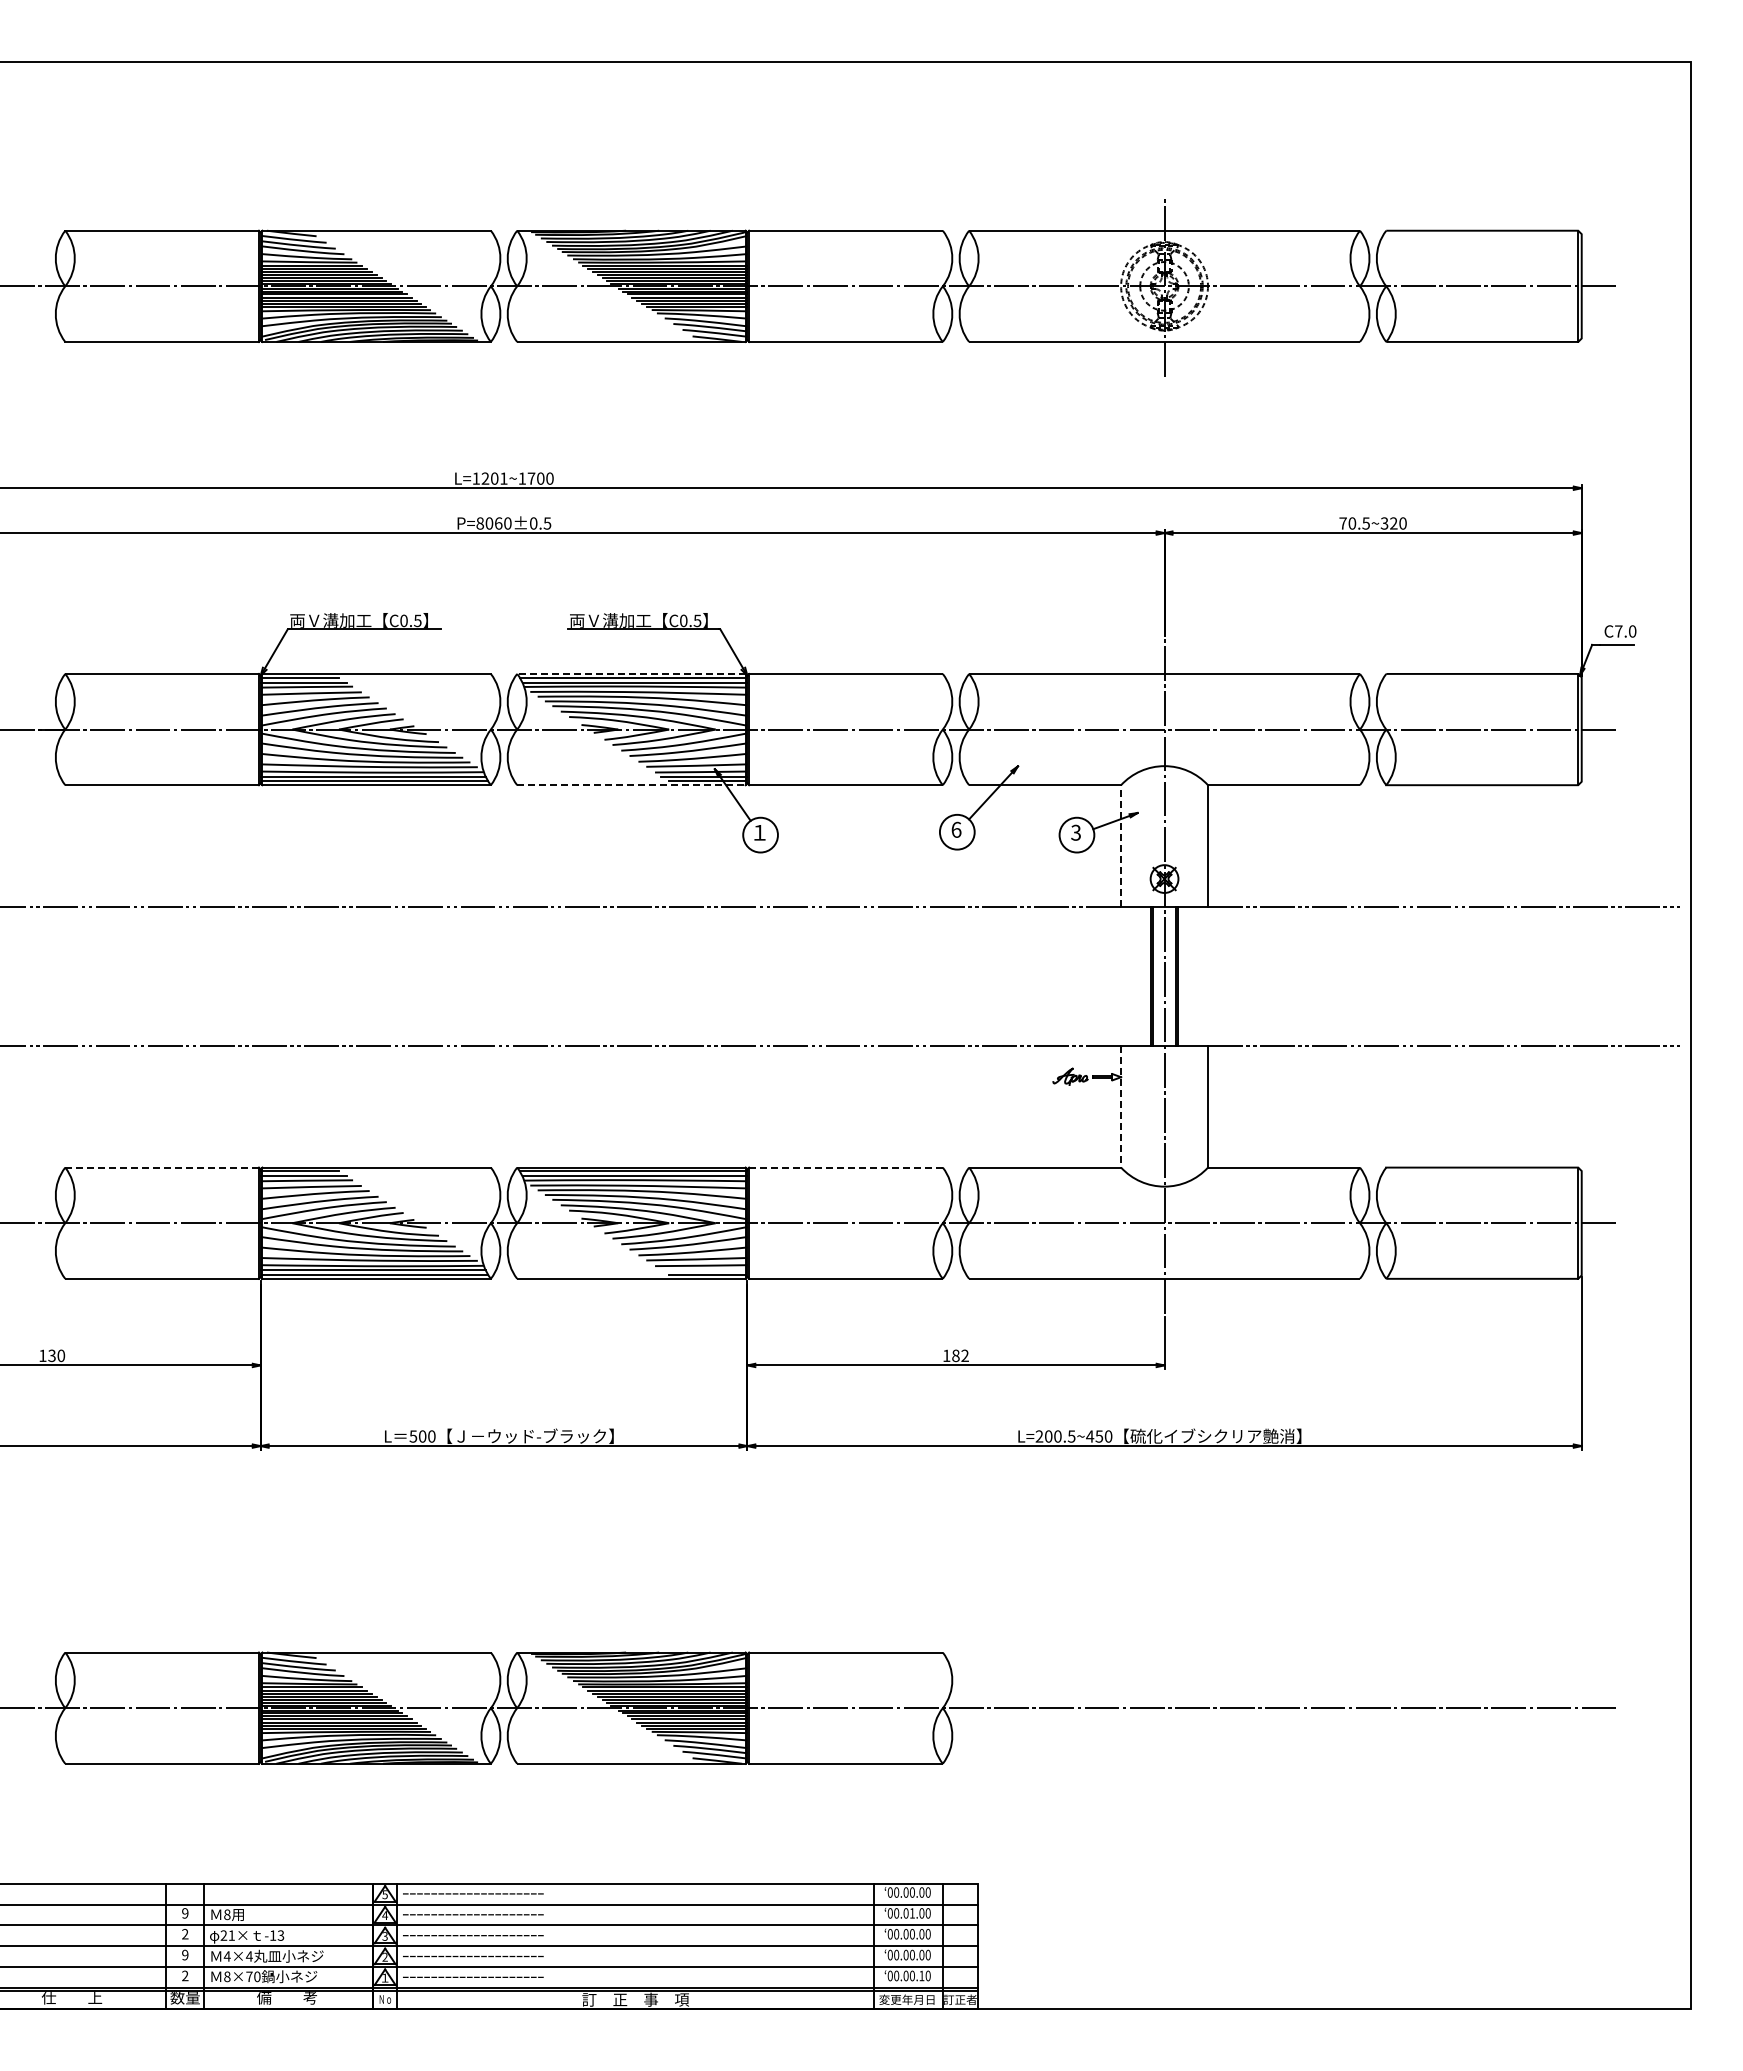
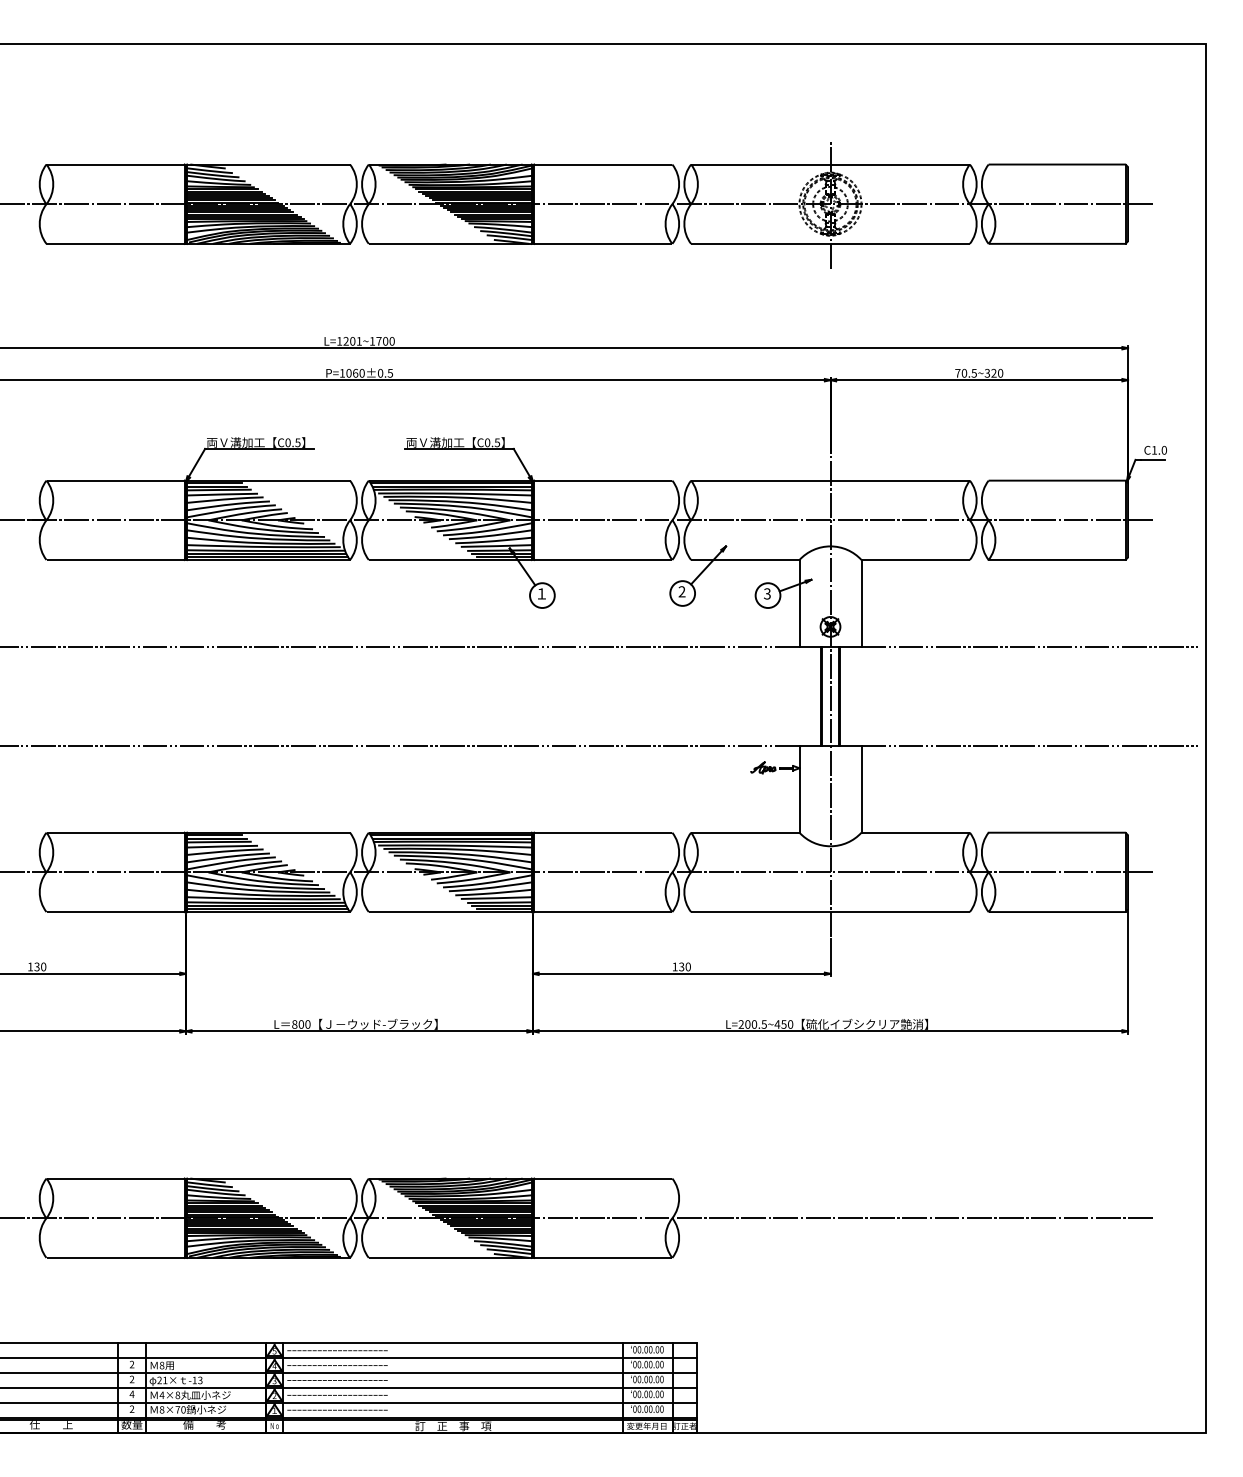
text: (480, 523) -> (342, 373), P=8060±0.5 -> P=1060±0.5
text: (1618, 631) -> (1154, 450), C7.0 -> C1.0
line: (630, 673) -> (449, 480), dashed -> solid
line: (631, 785) -> (450, 560), dashed -> solid
text: (956, 829) -> (682, 591), 6 -> 2
line: (1121, 846) -> (799, 603), dashed -> solid
line: (1121, 1106) -> (799, 789), dashed -> solid
line: (162, 1167) -> (115, 832), dashed -> solid
line: (845, 1167) -> (602, 832), dashed -> solid
line: (704, 1270) -> (502, 906), added
text: (960, 1355) -> (684, 966), 182 -> 130
text: (413, 1436) -> (294, 1024), 500 -> 800
text: (185, 1913) -> (132, 1364), 9 -> 2
text: (911, 1913) -> (650, 1364), 00.01.00 -> 00.00.00
text: (184, 1954) -> (131, 1393), 9 -> 4
text: (248, 1956) -> (177, 1395), 4×4 -> 4×8
text: (921, 1975) -> (657, 1408), 00.00.10 -> 00.00.00

